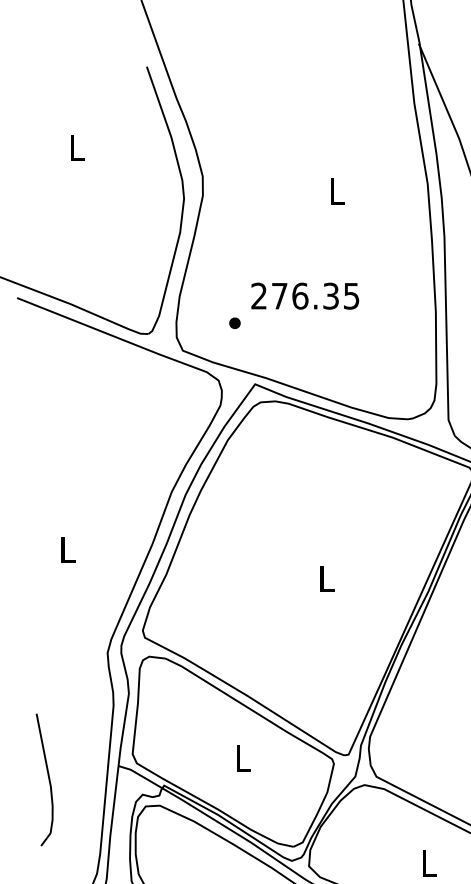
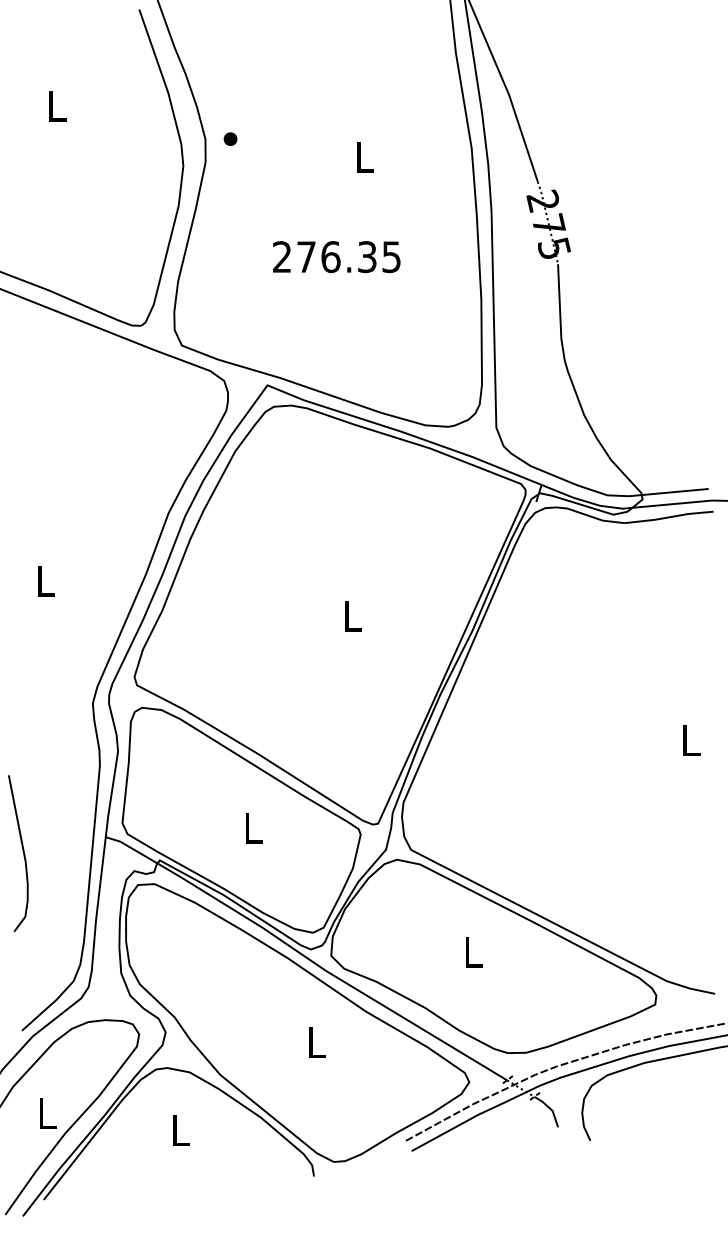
text: (305, 296) -> (336, 257), moved
part: (234, 322) -> (230, 138), moved

